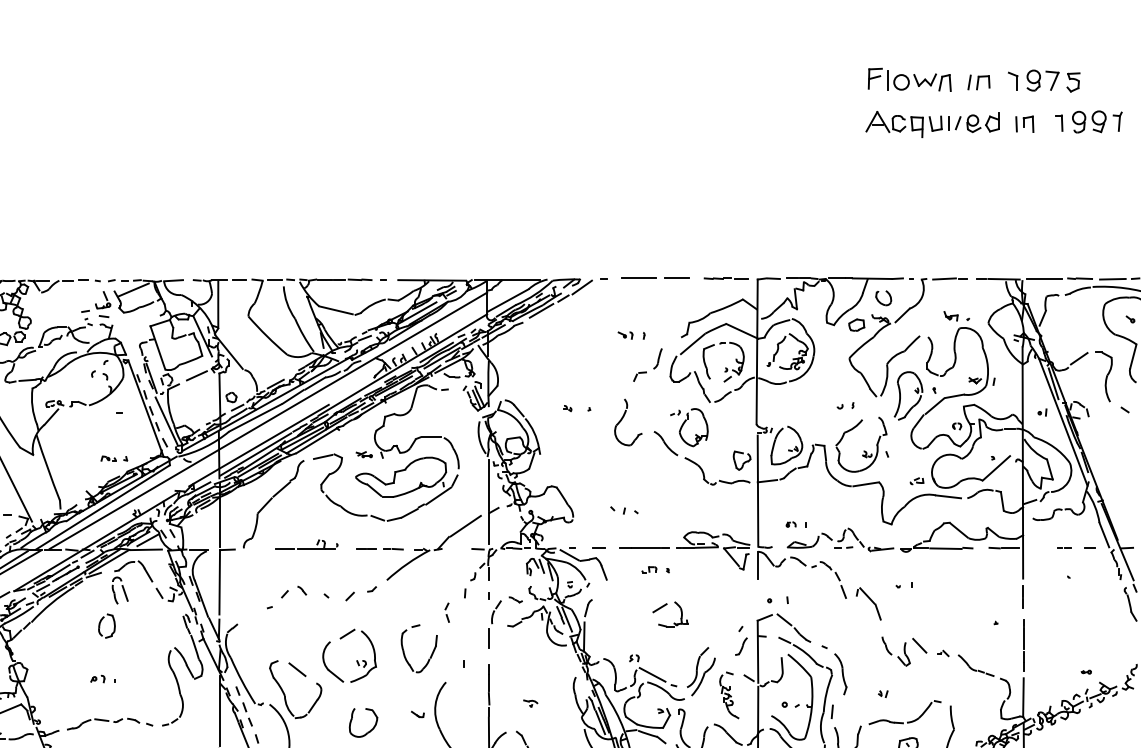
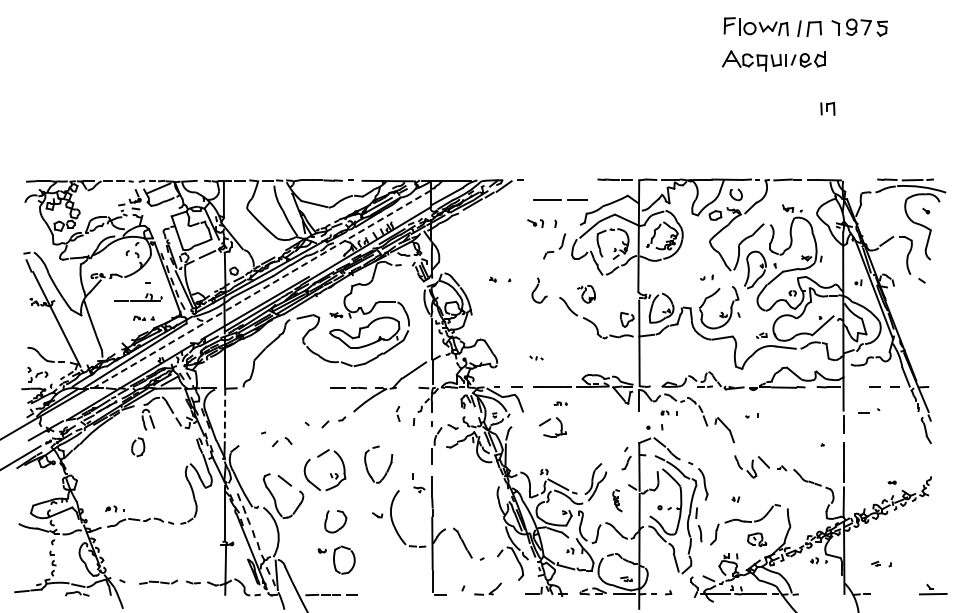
part: (978, 82) -> (809, 28), size x1.4
part: (1089, 122) -> (894, 59), removed
part: (1024, 123) -> (827, 108), moved
line: (655, 278) -> (560, 199), moved
line: (1043, 278) -> (859, 179), removed
part: (630, 335) -> (541, 223), size x1.4
line: (268, 421) -> (262, 289), solid -> dashed
part: (628, 422) -> (539, 290), size x0.7
part: (689, 427) -> (586, 294), size x0.6
part: (624, 509) -> (536, 357), size x0.6
part: (795, 523) -> (668, 412), moved
part: (307, 544) -> (138, 297), moved
part: (655, 569) -> (560, 403), size x0.6
line: (1049, 581) -> (863, 412), added
line: (220, 582) -> (225, 413), solid -> dashed
part: (294, 592) -> (282, 442), moved
part: (446, 612) -> (397, 413), moved
part: (673, 622) -> (555, 433), moved
part: (102, 678) -> (114, 508), moved
part: (729, 695) -> (617, 500), size x0.6
part: (530, 703) -> (419, 489), moved

